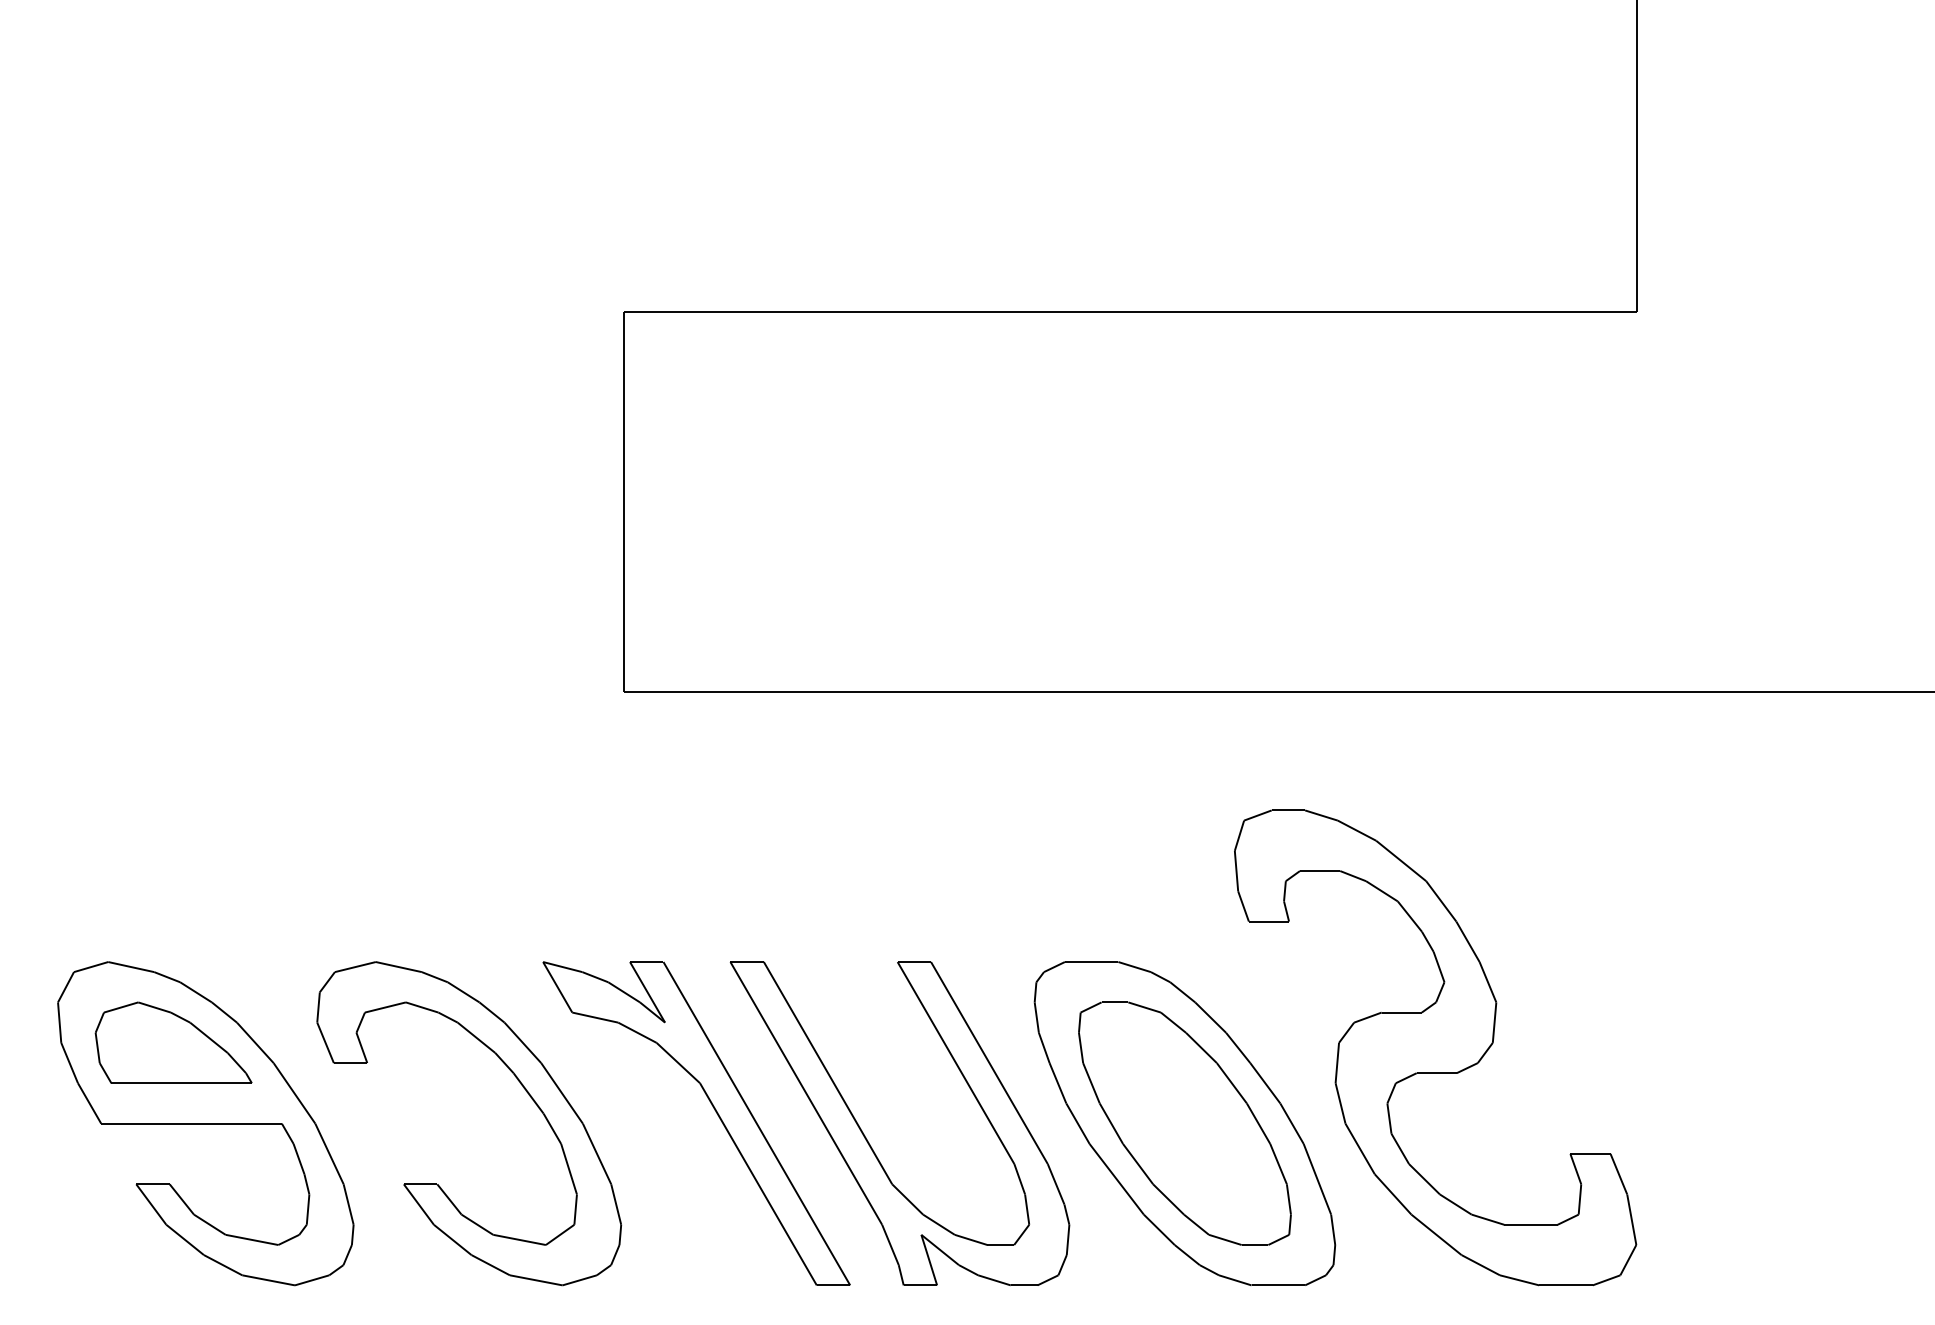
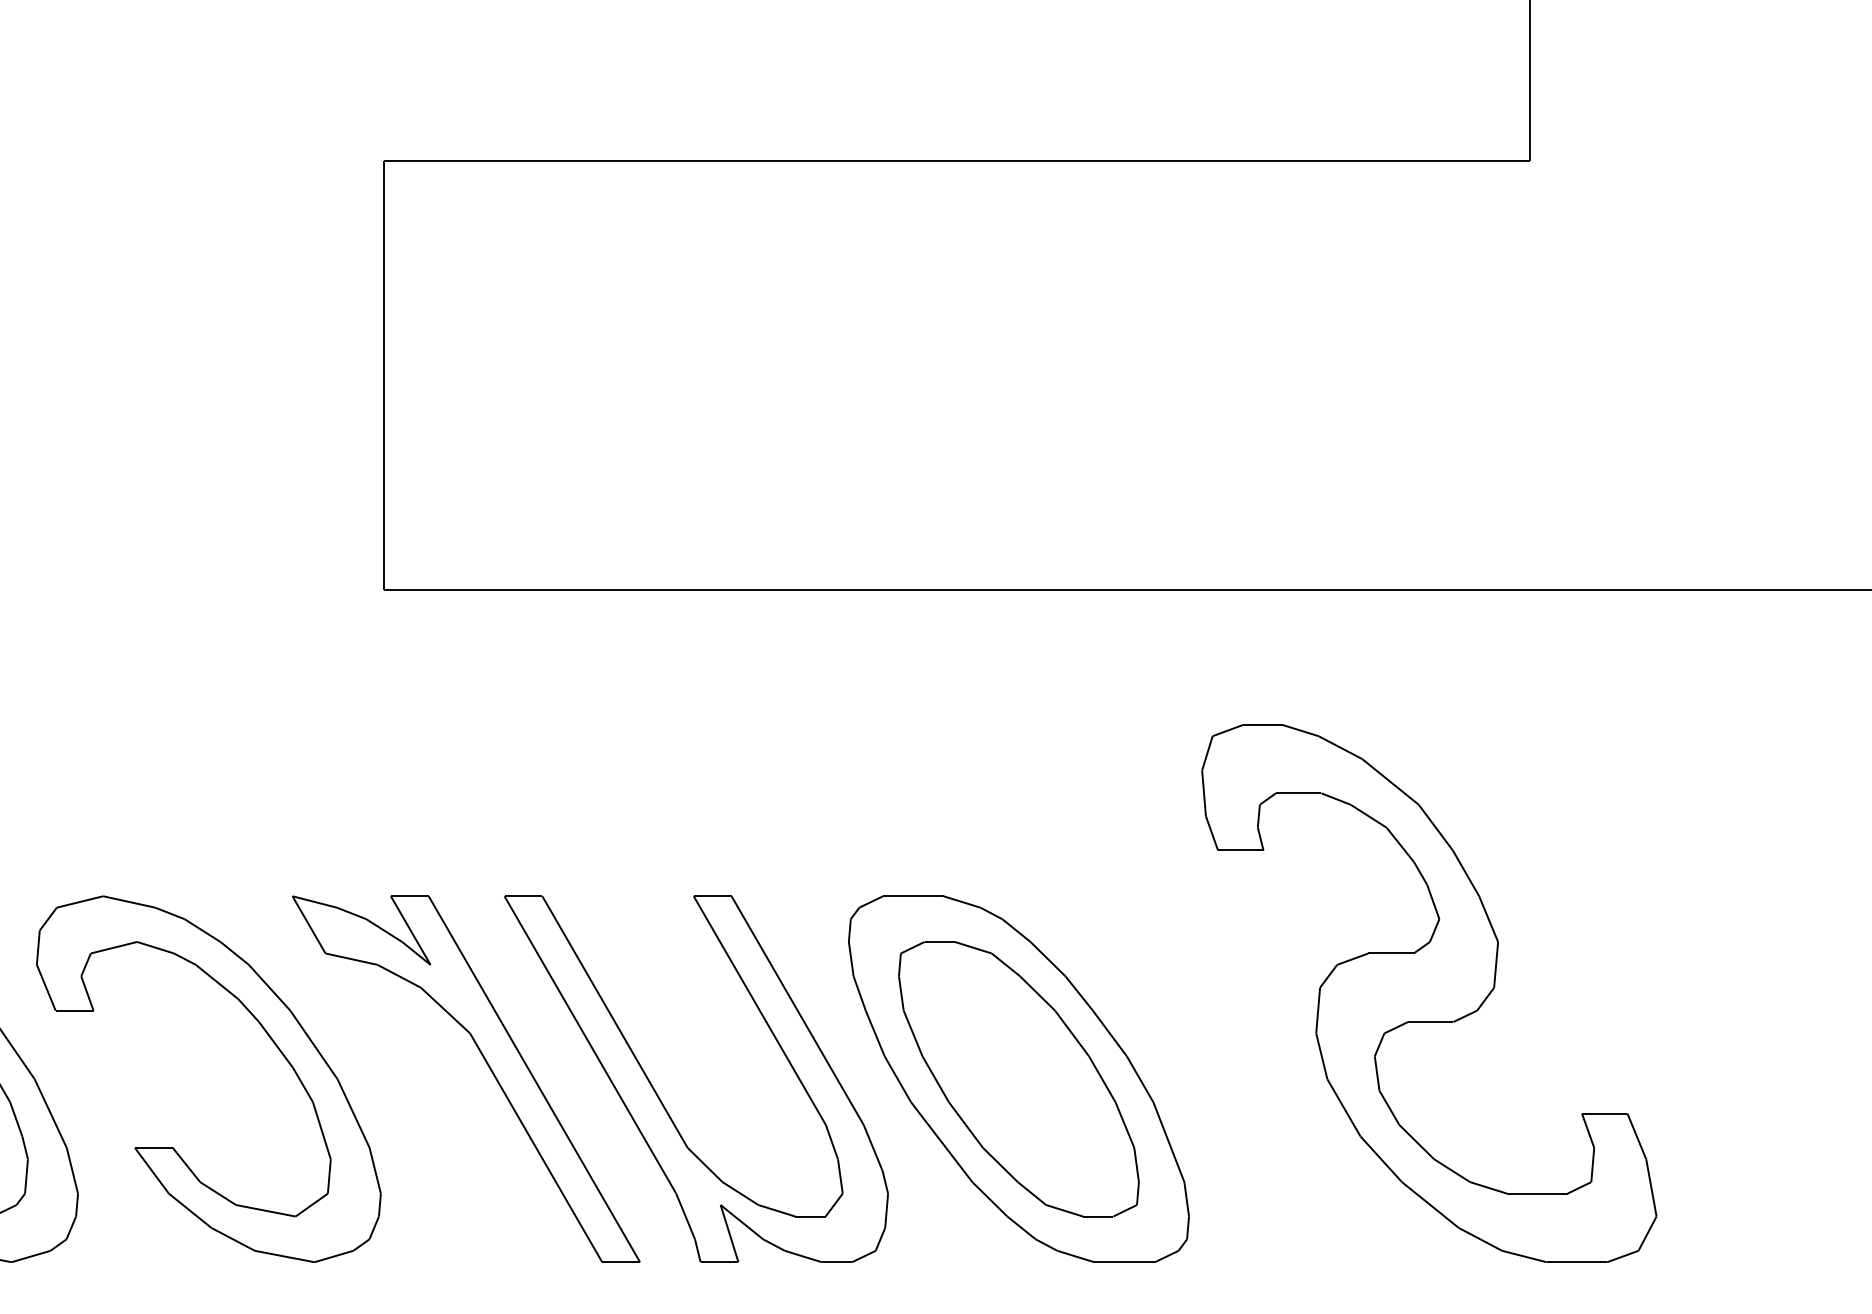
part: (1435, 1047) -> (1429, 992), moved

